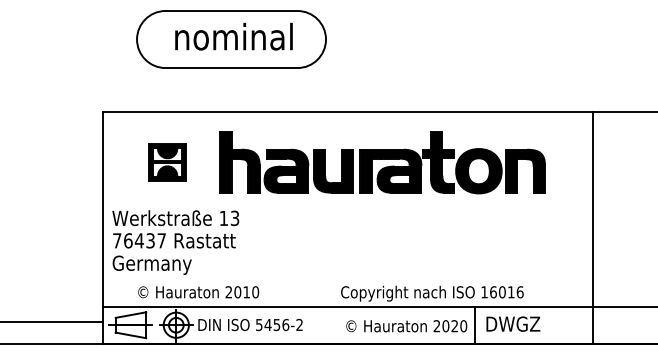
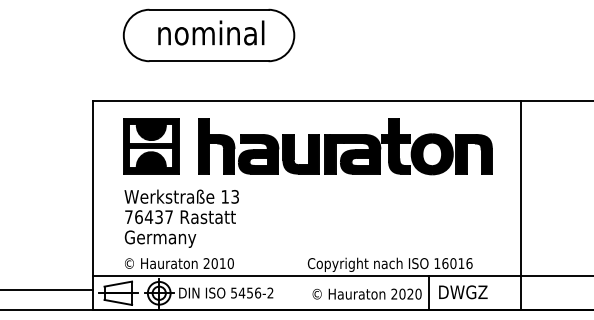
part: (167, 162) -> (151, 146), size x1.67
line: (593, 227) -> (521, 205), moved
text: (175, 242) -> (181, 218), moved

